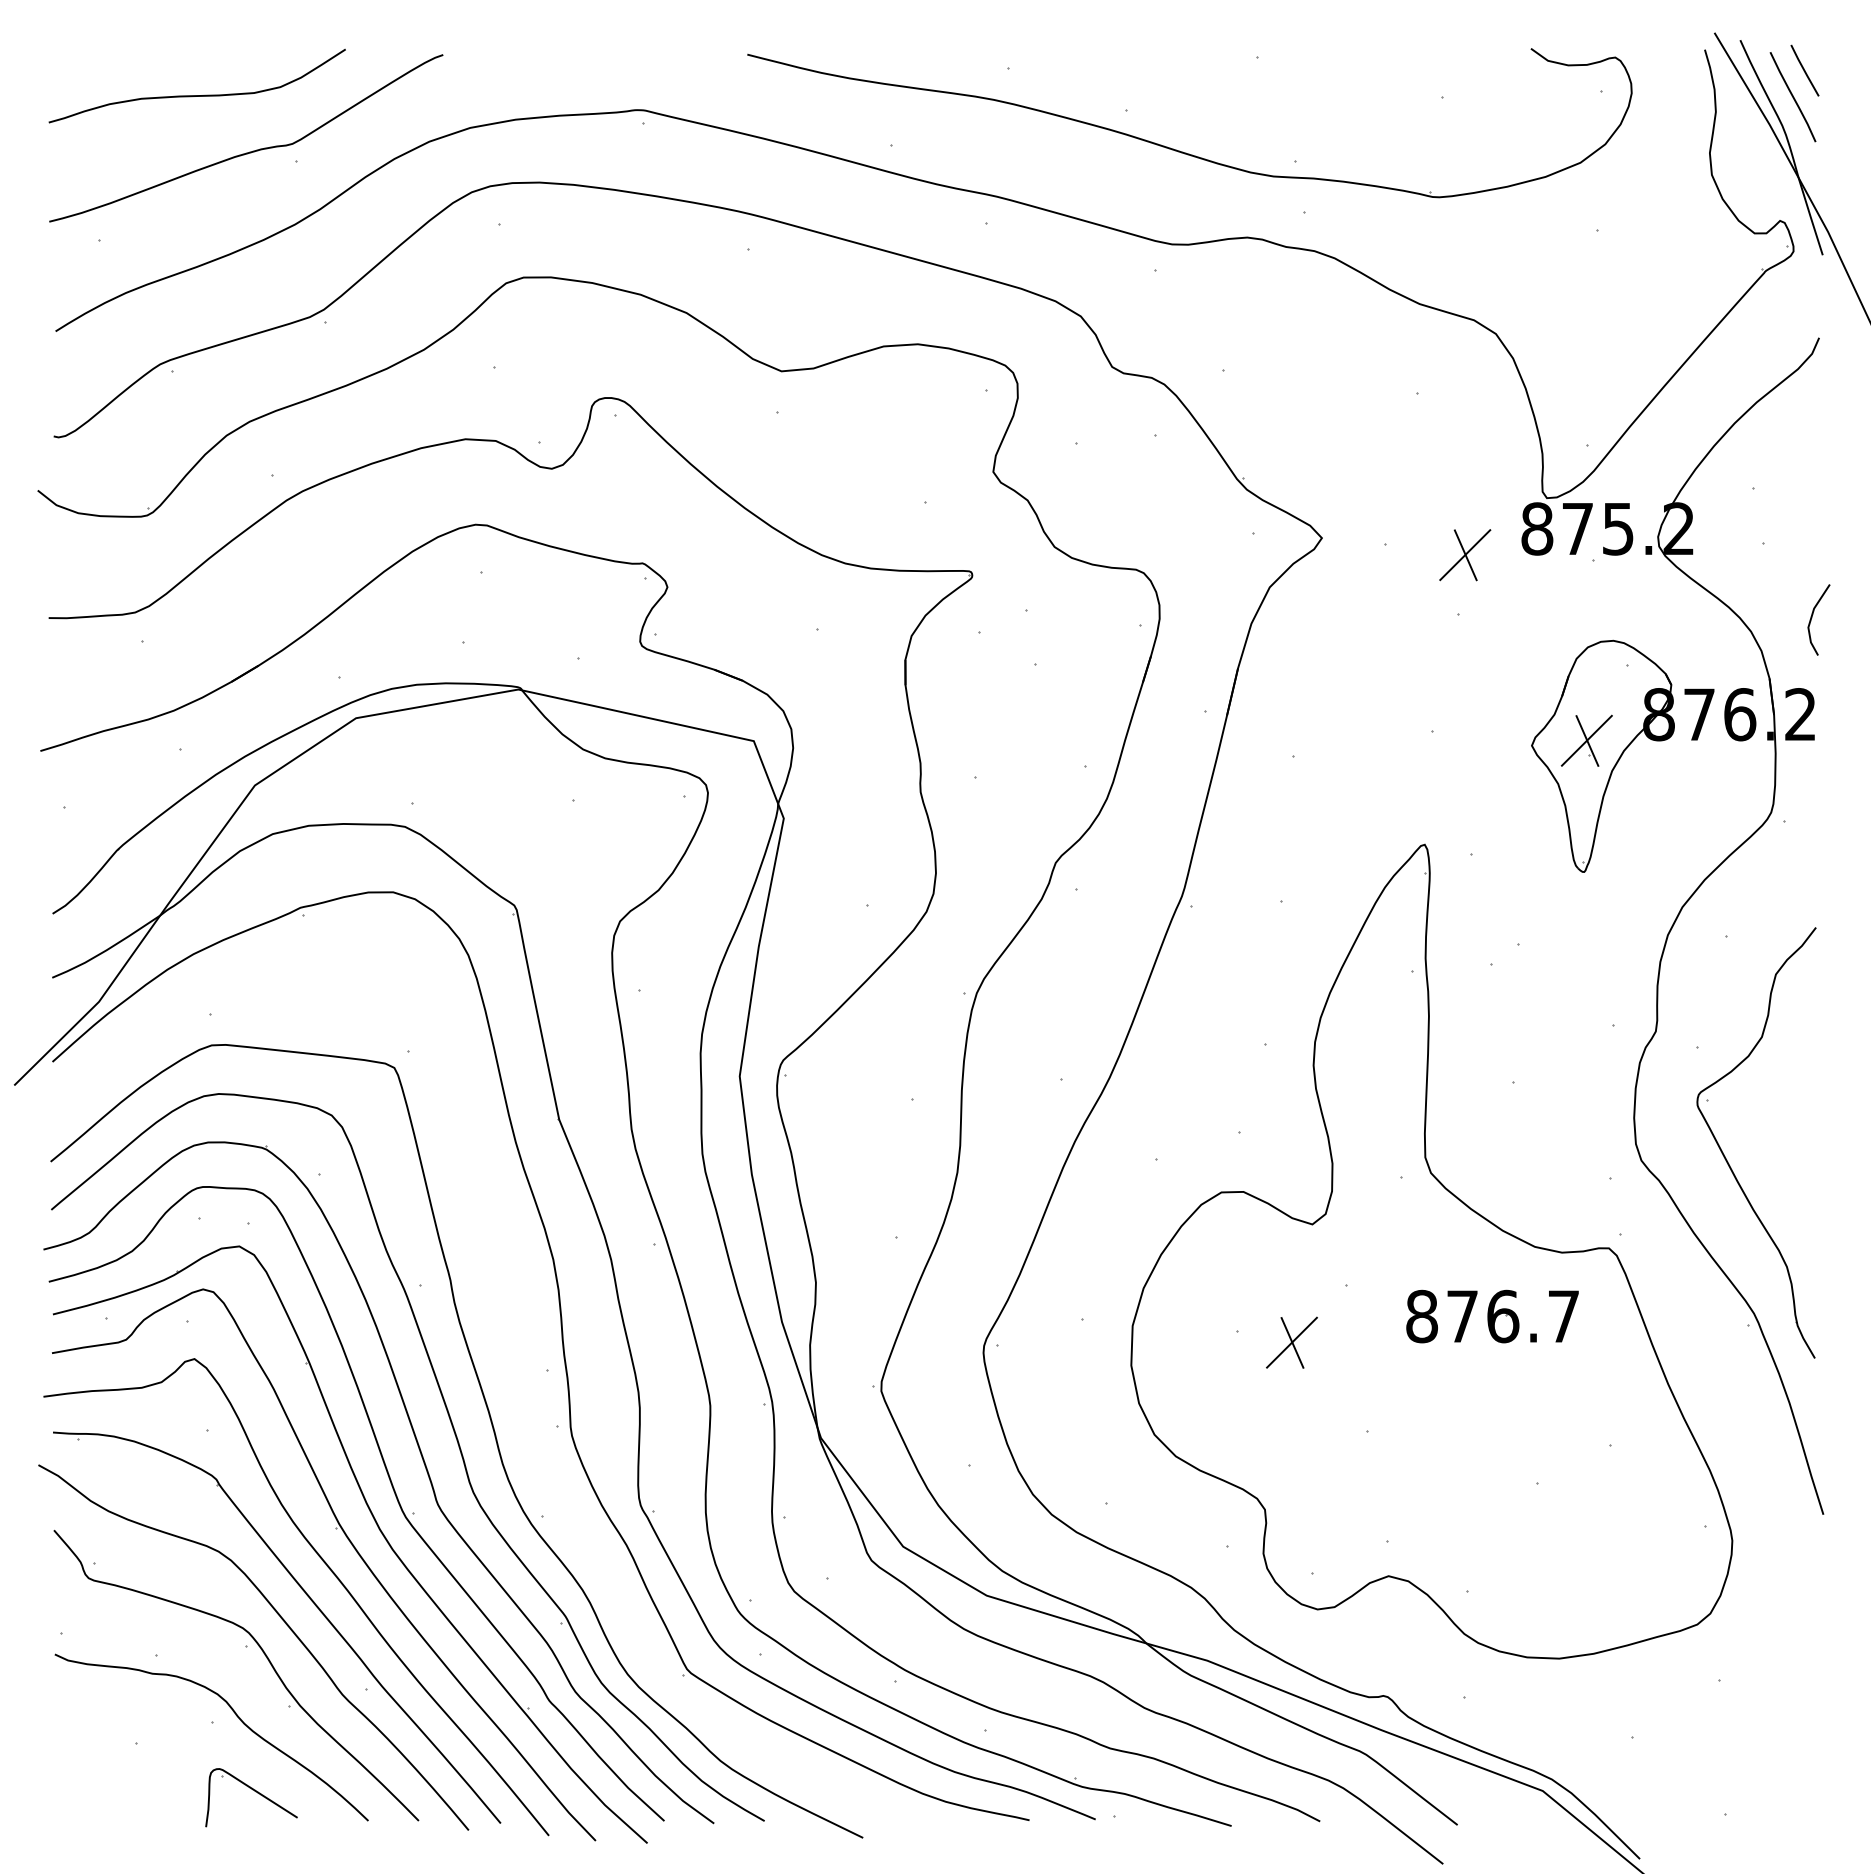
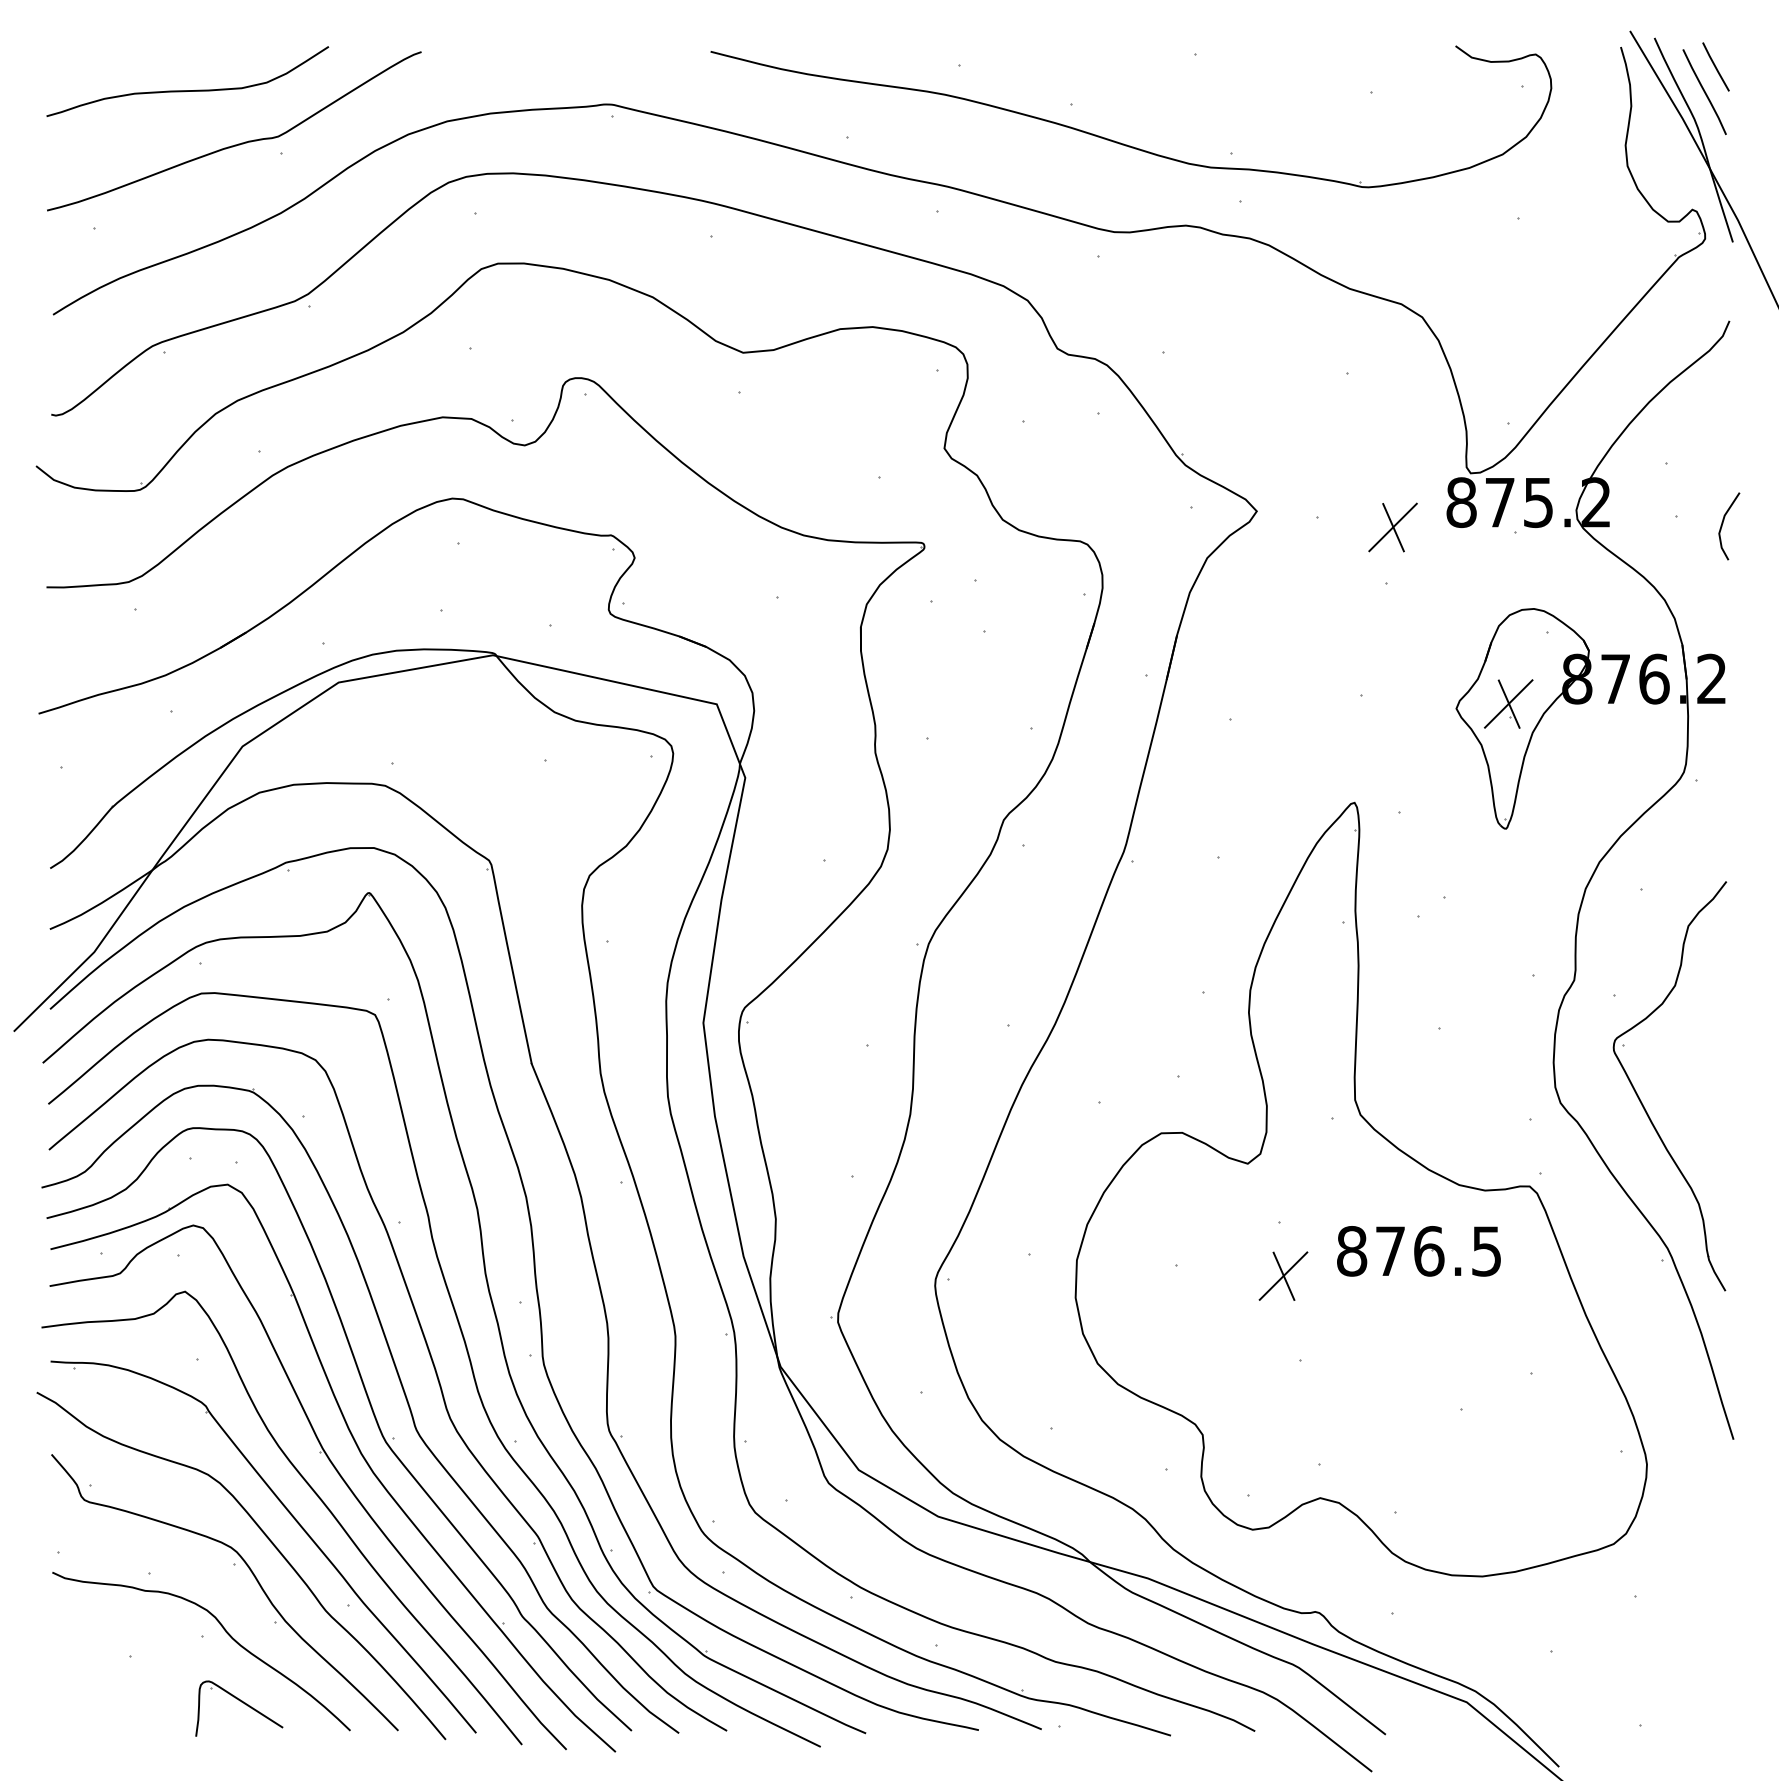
line: (1812, 618) -> (1723, 524), moved
text: (1563, 1316) -> (1486, 1251), 876.7 -> 876.5
part: (1291, 1342) -> (1283, 1275), moved
part: (516, 1371) -> (491, 1303), added

